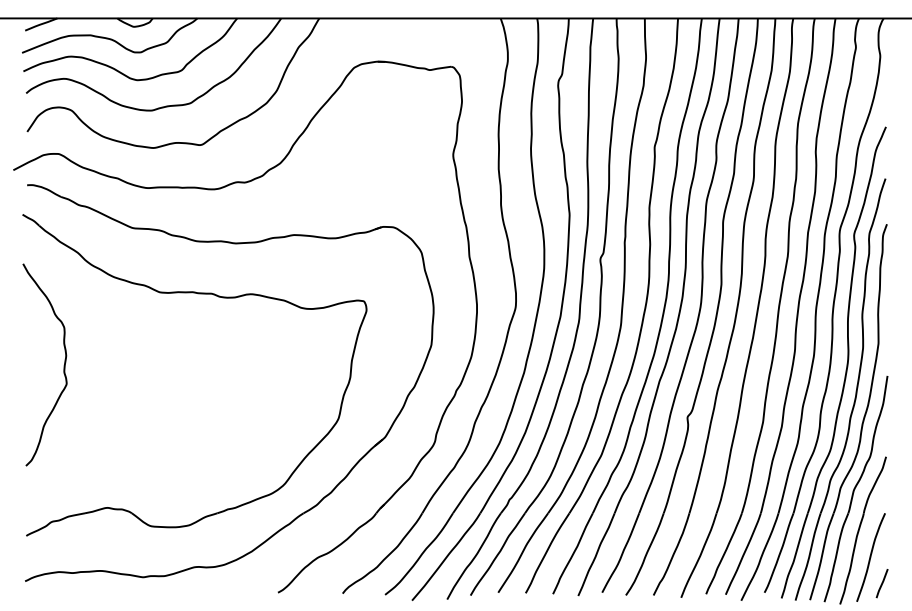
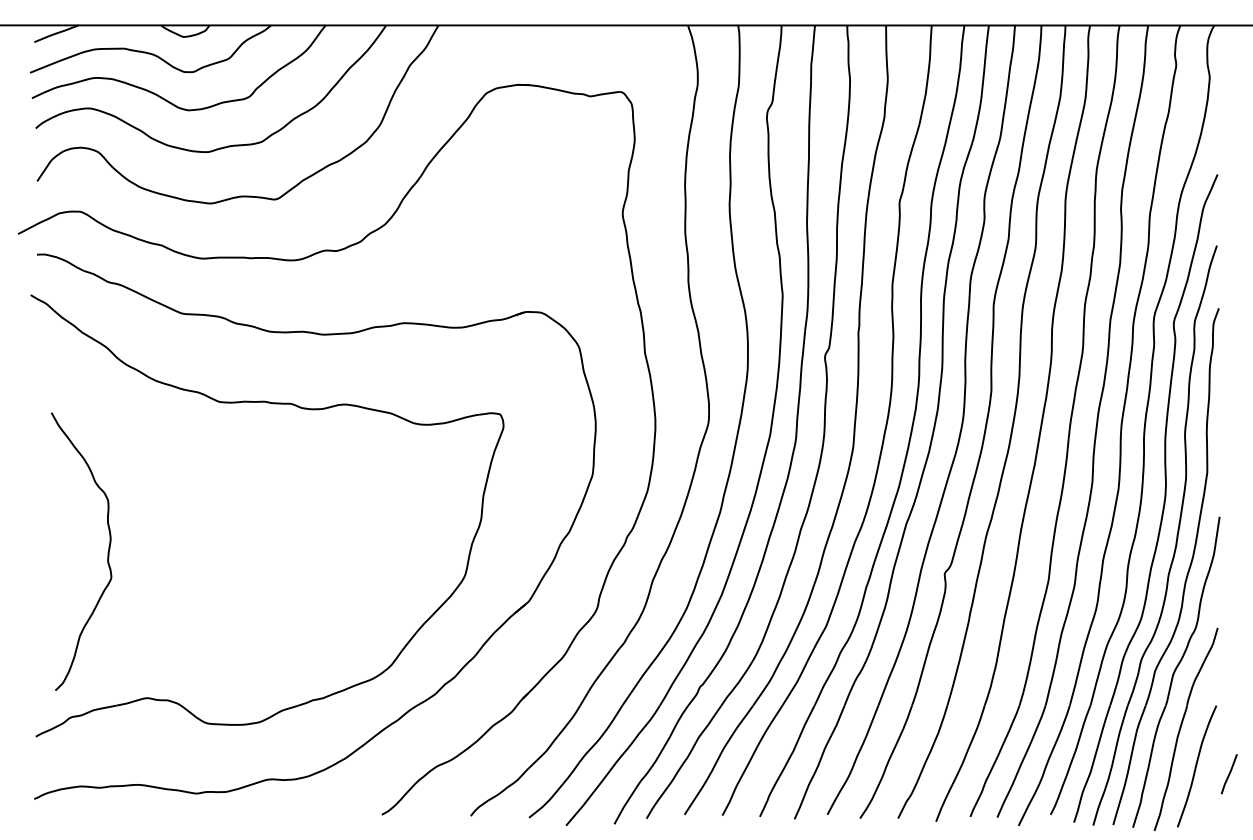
curve: (63, 365) -> (107, 552), moved
line: (881, 583) -> (1228, 774), moved

